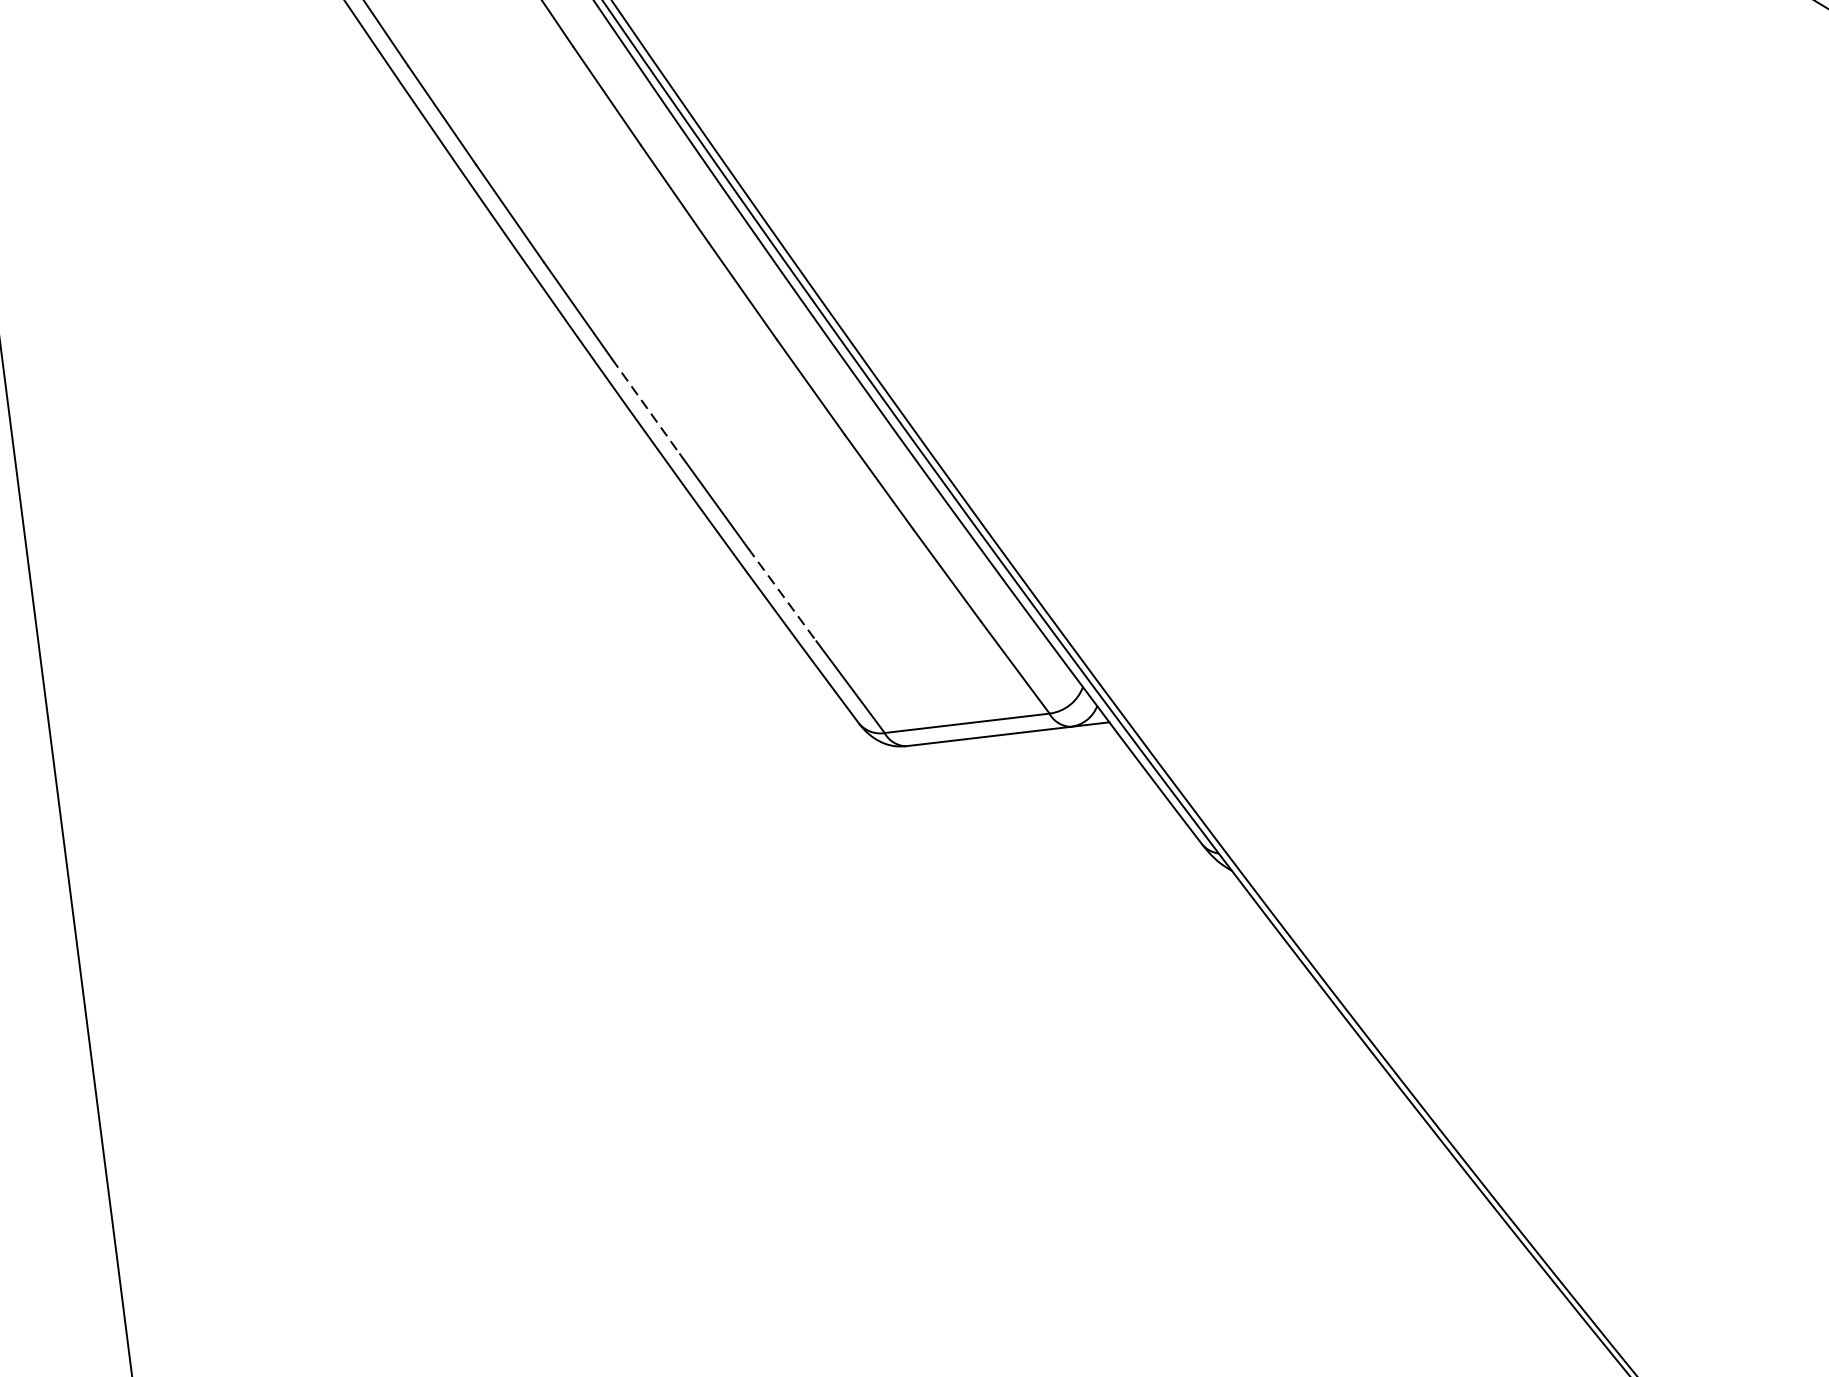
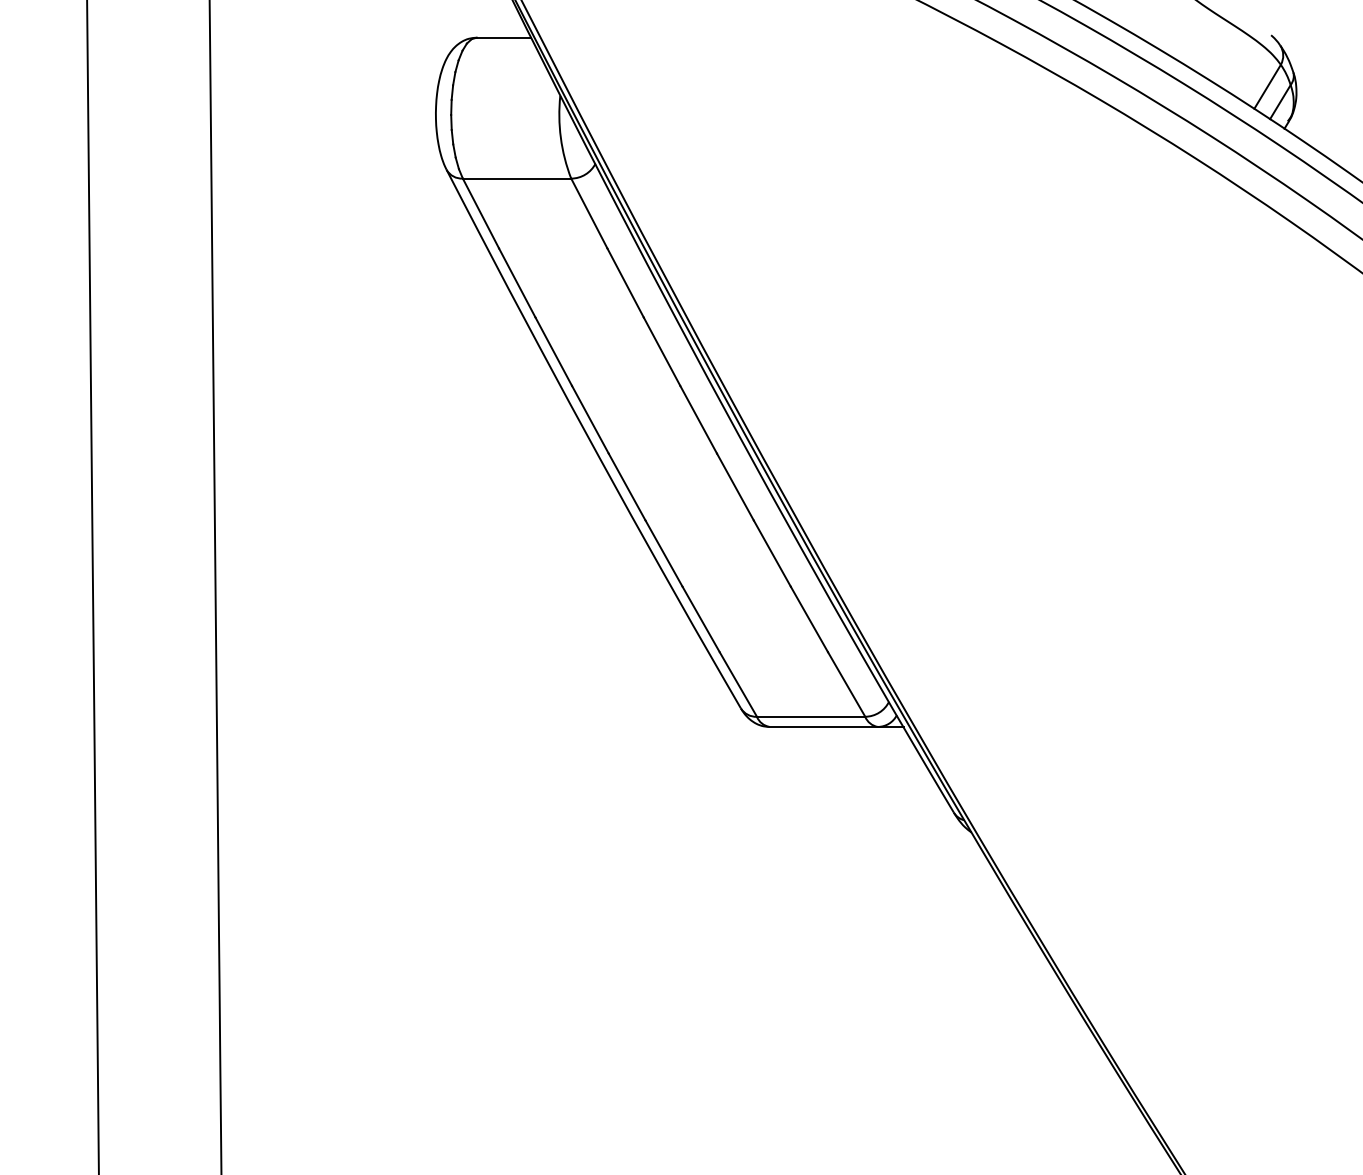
line: (646, 407) -> (627, 487), dashed -> solid
line: (782, 594) -> (701, 619), dashed -> solid

